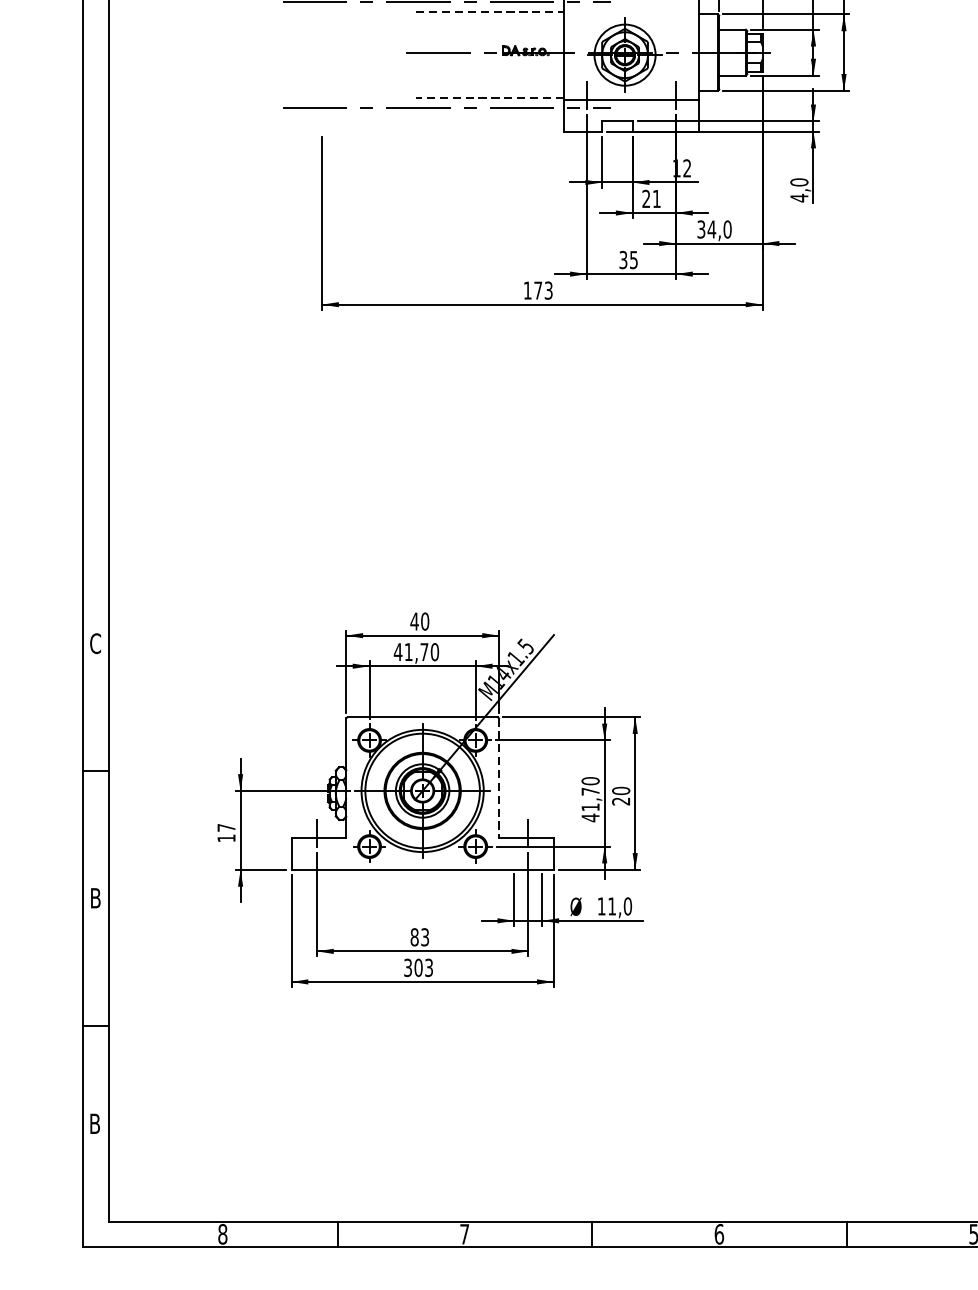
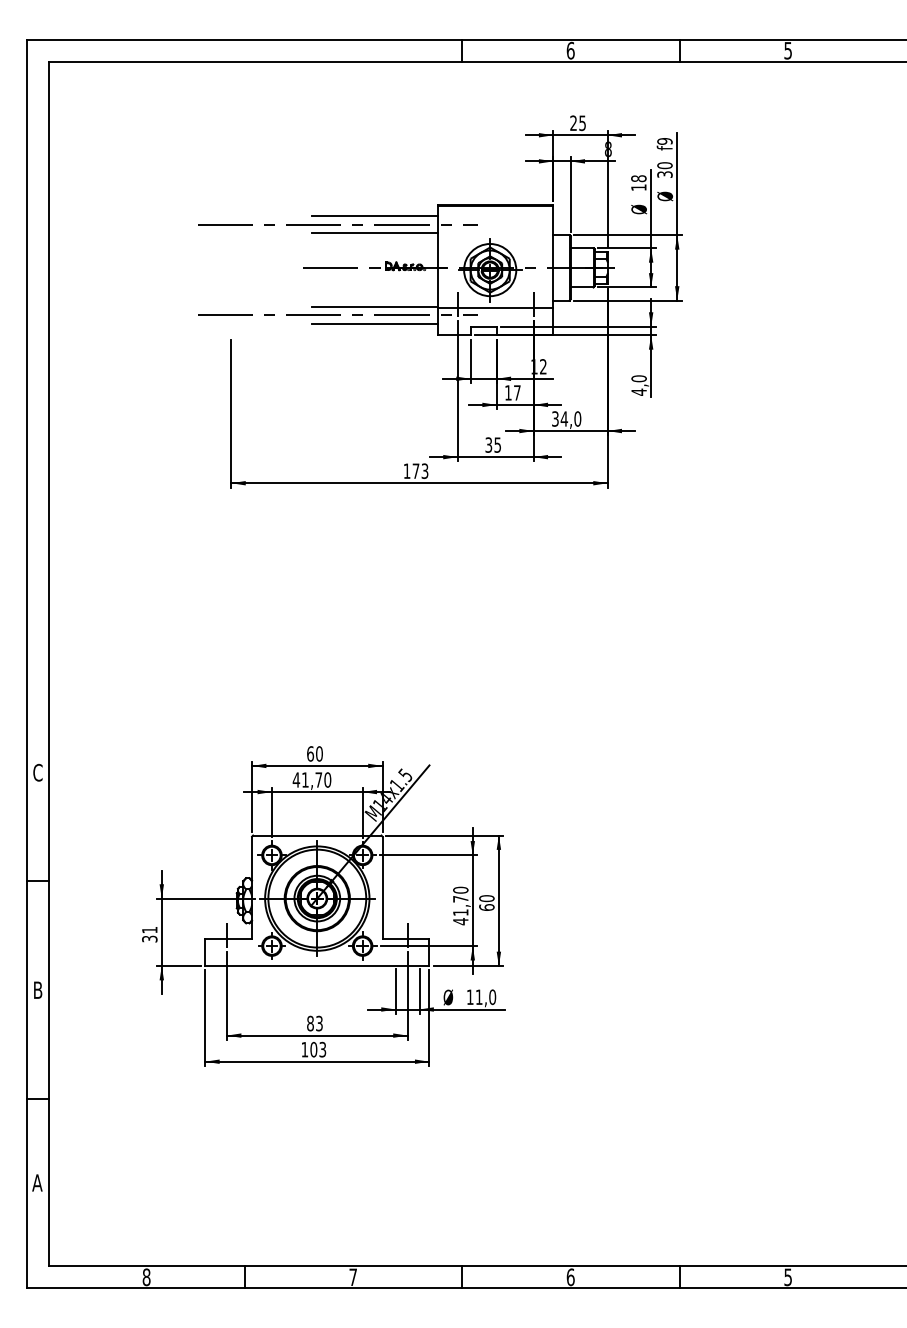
line: (490, 12) -> (375, 233), dashed -> solid
line: (489, 97) -> (374, 306), dashed -> solid
line: (489, 118) -> (374, 324), added
text: (651, 198) -> (512, 392), 21 -> 17
text: (414, 621) -> (310, 753), 40 -> 60
line: (498, 779) -> (382, 888), dashed -> solid
text: (620, 801) -> (486, 907), 20 -> 60
text: (226, 832) -> (149, 934), 17 -> 31
text: (407, 967) -> (304, 1049), 303 -> 103
text: (95, 1123) -> (37, 1182), B -> A

